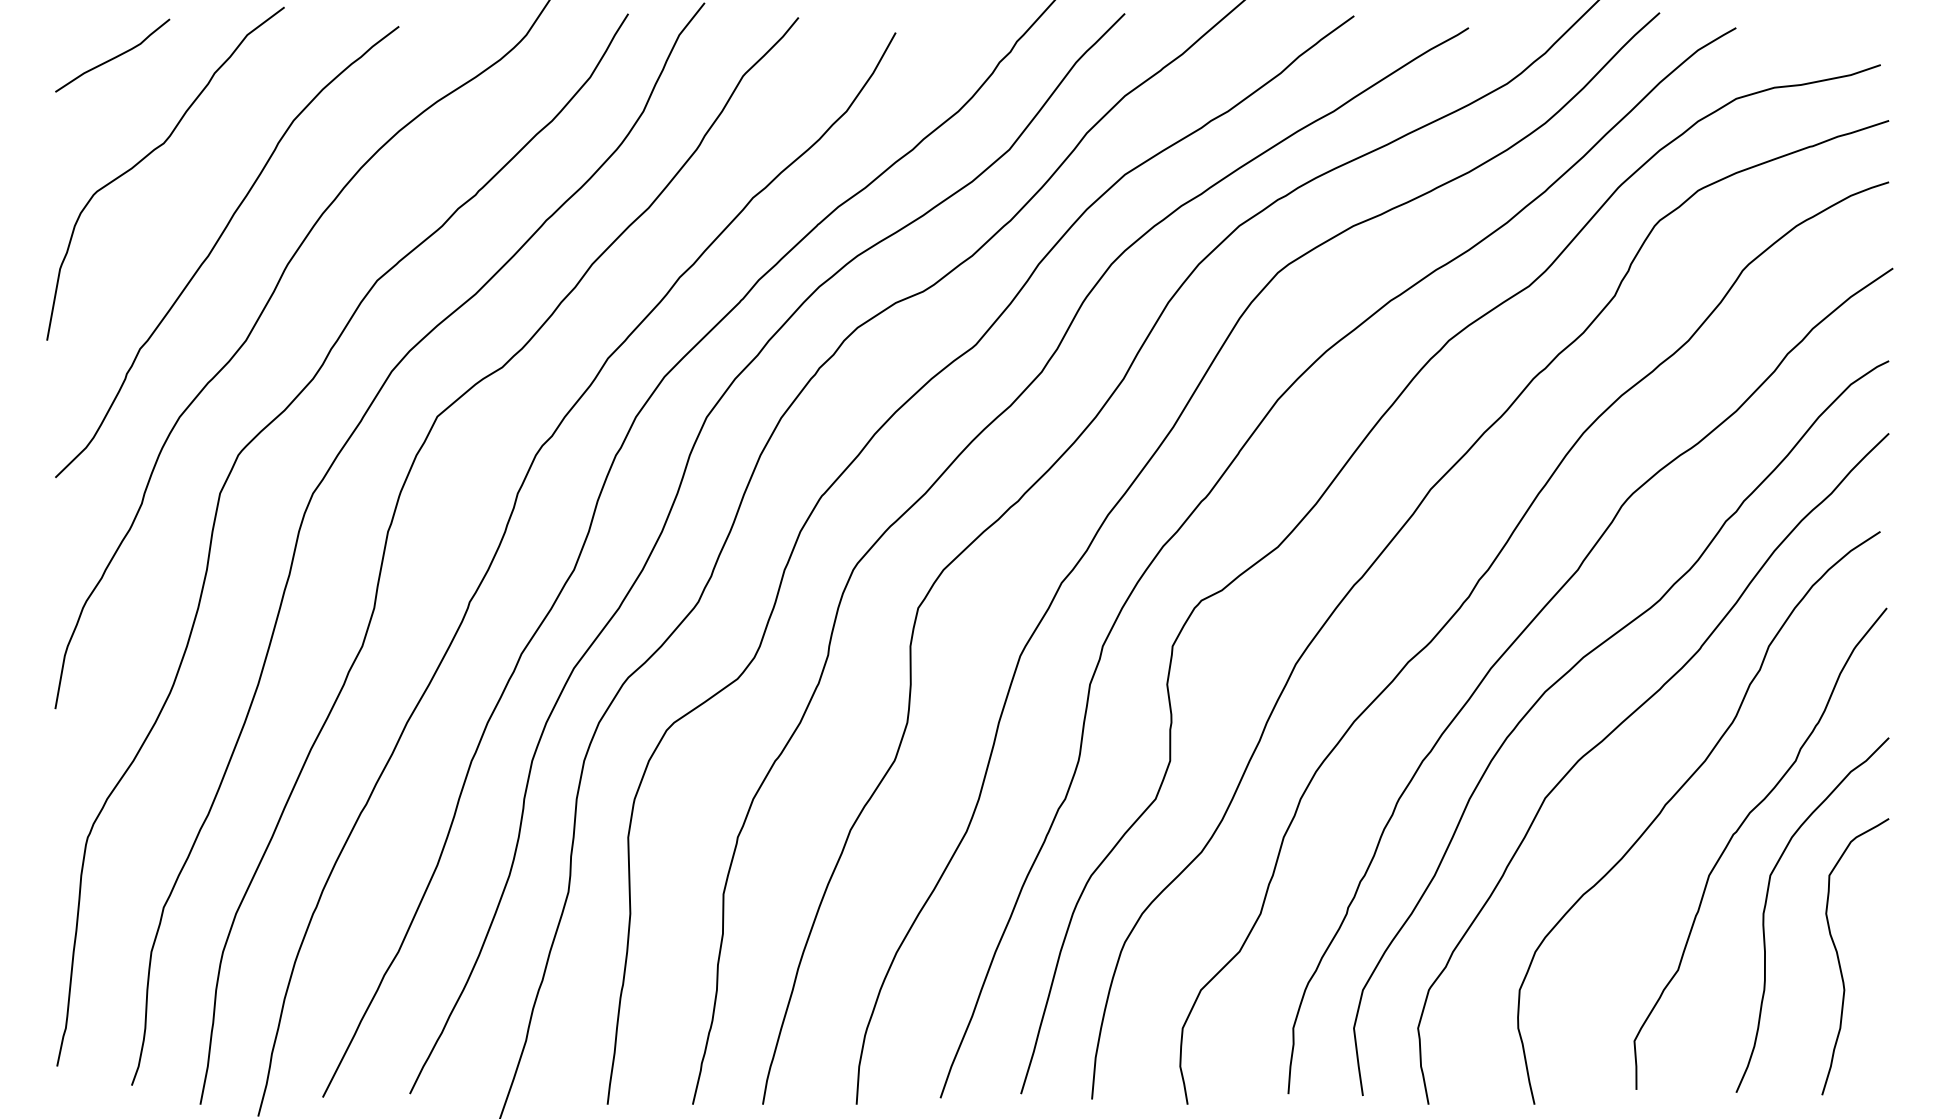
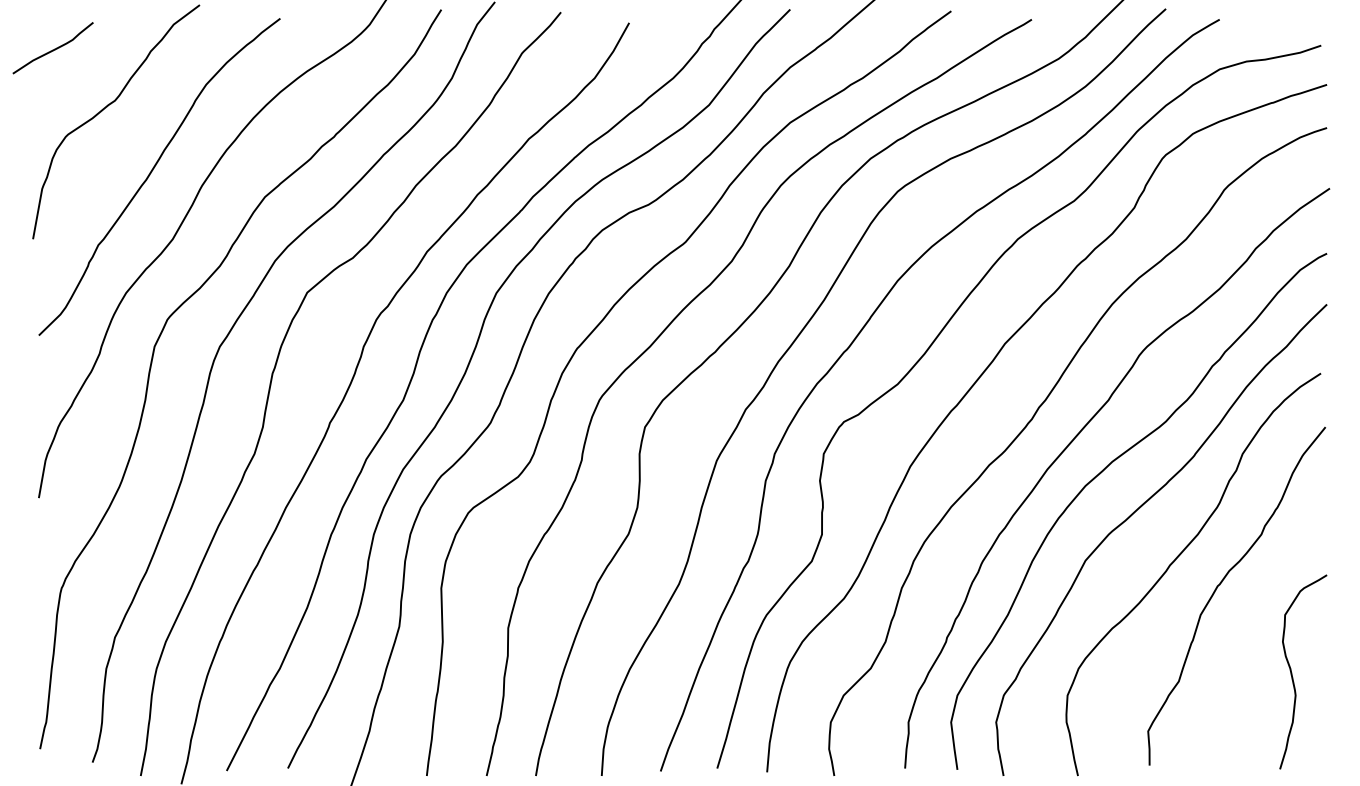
curve: (113, 57) -> (53, 49), moved
curve: (1766, 905) -> (1240, 636), removed

